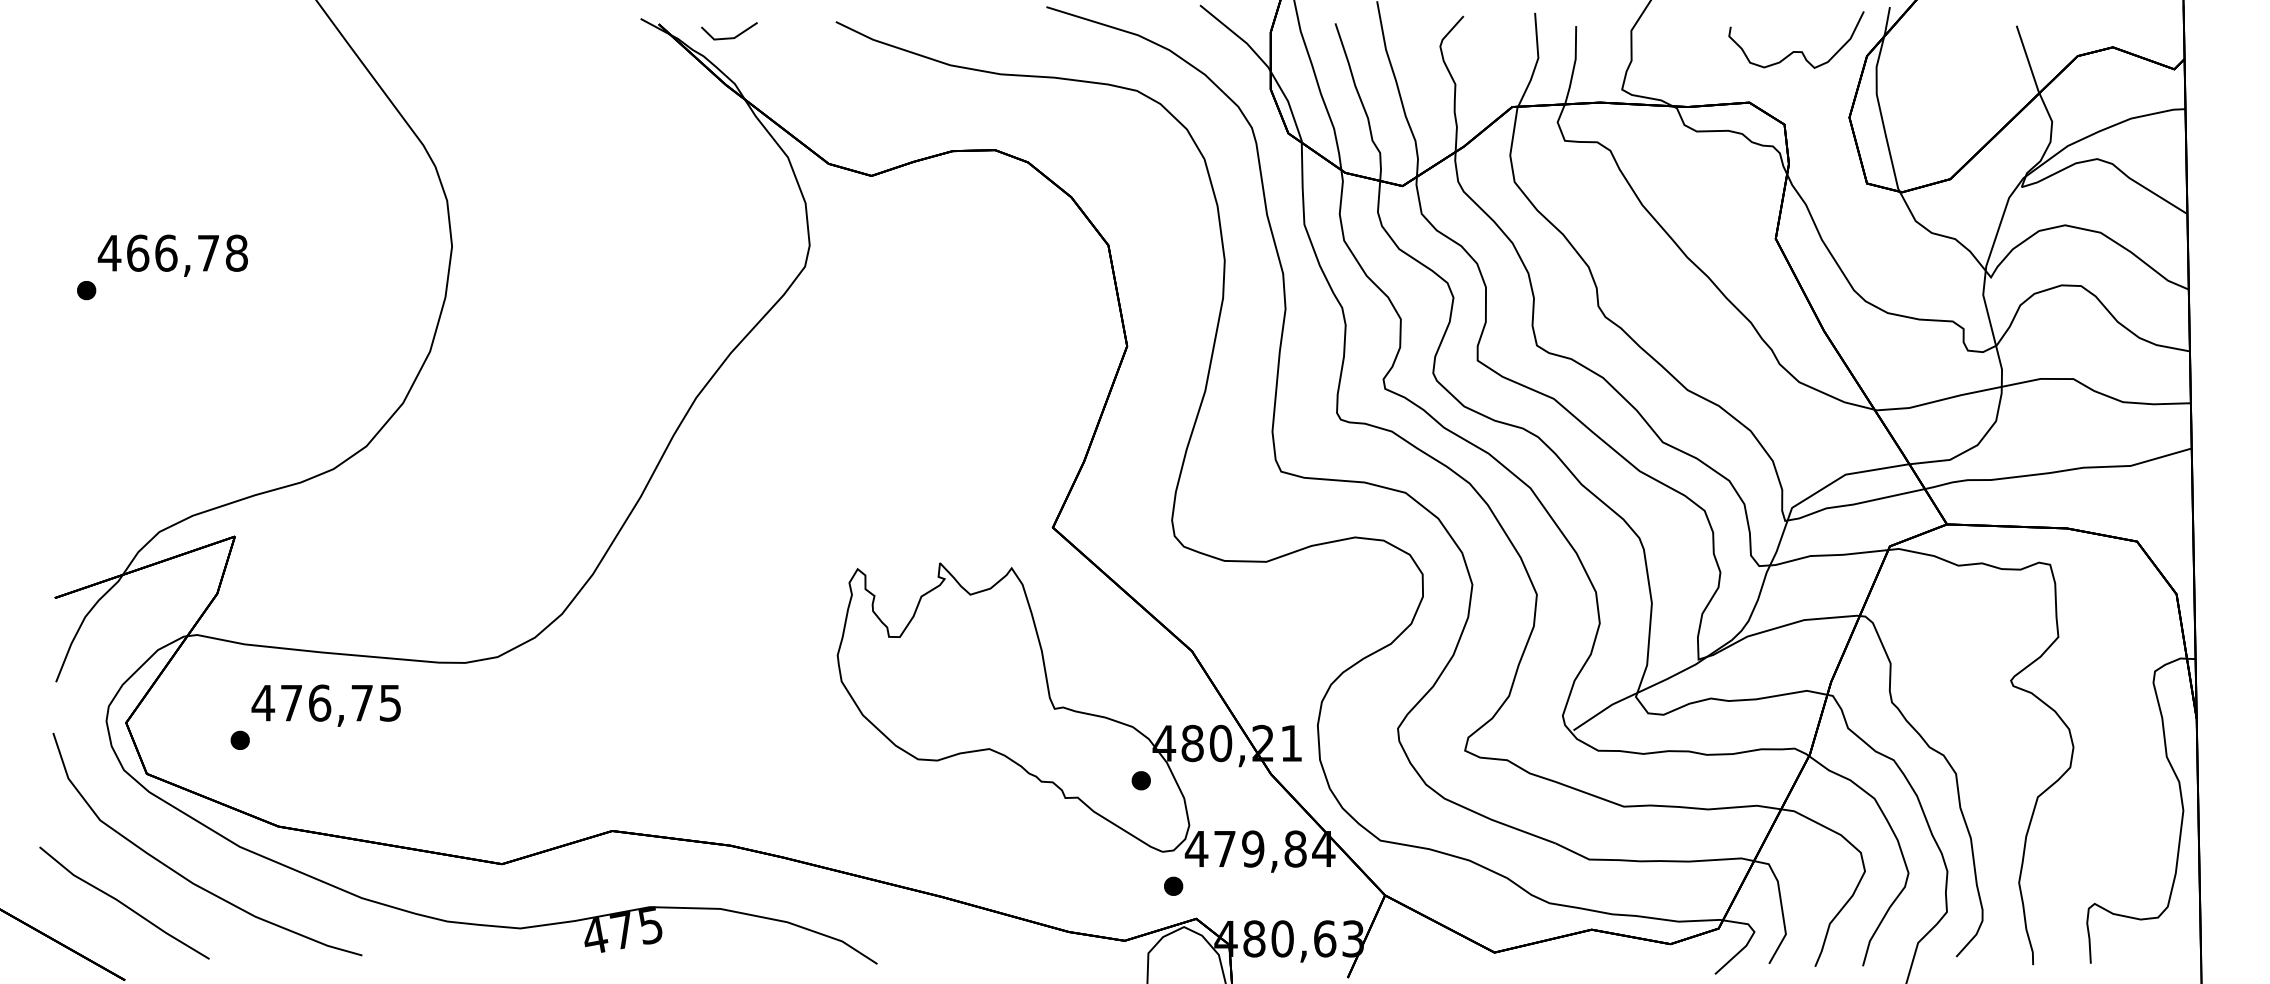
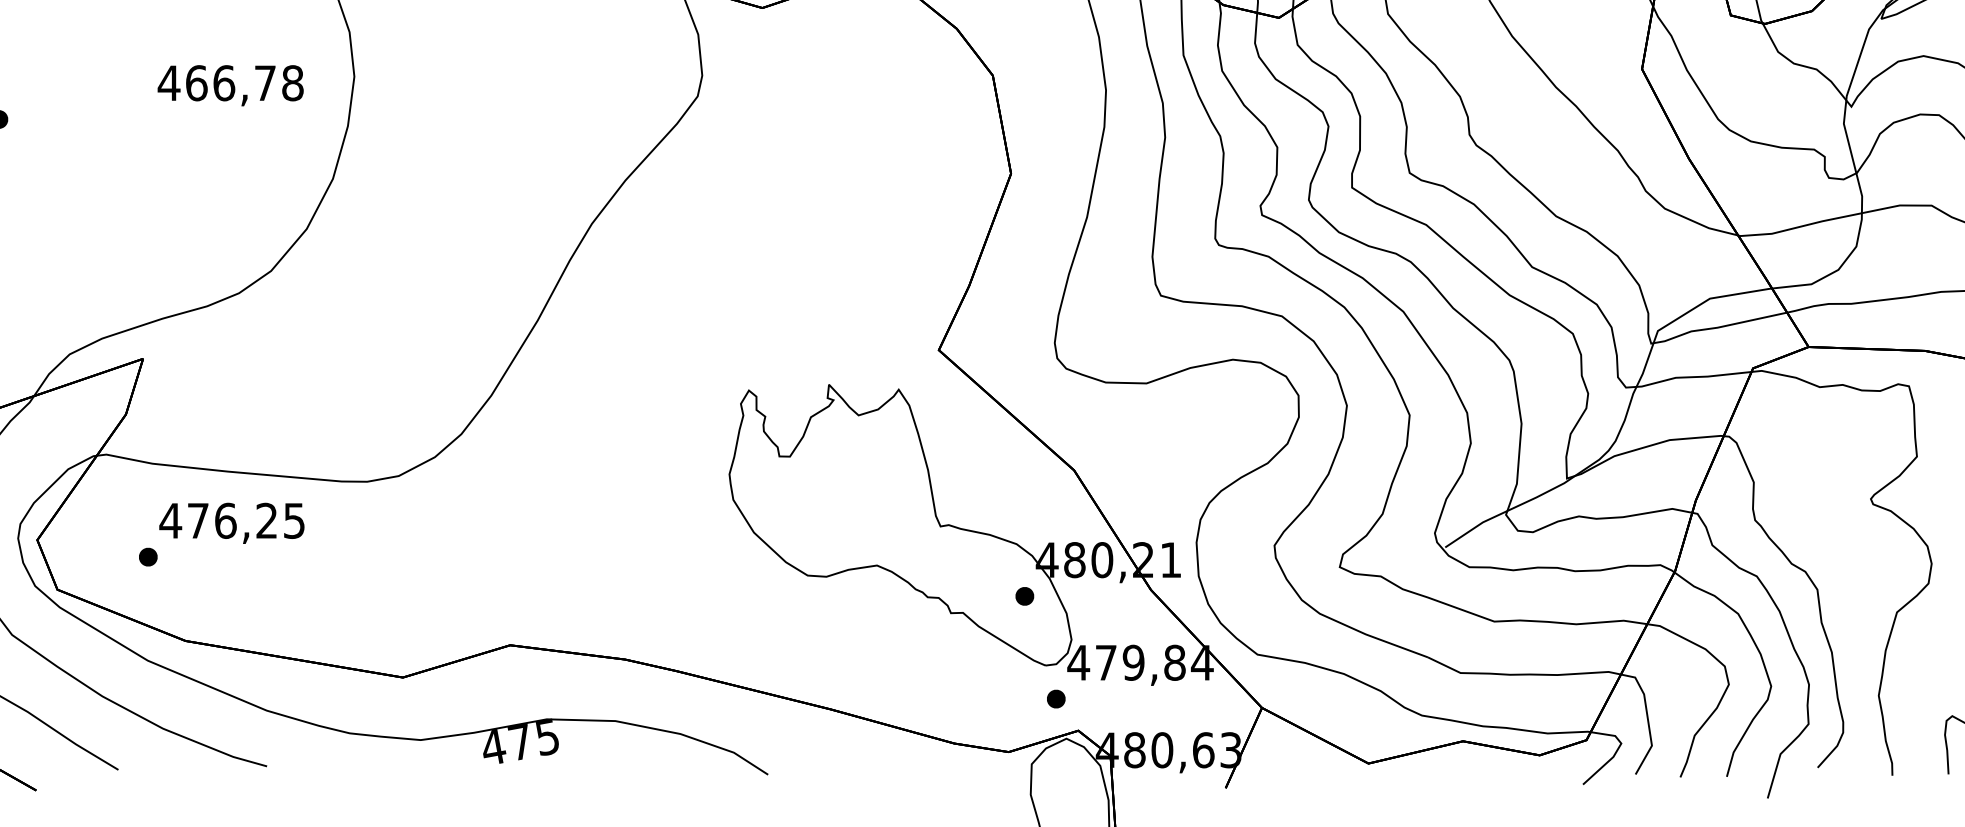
text: (172, 255) -> (230, 85), moved
text: (361, 702) -> (266, 520), 476,75 -> 476,25

